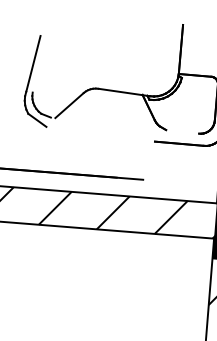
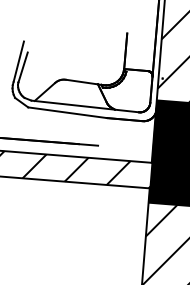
line: (38, 71) -> (22, 67), added
line: (124, 125) -> (84, 106), added
line: (100, 133) -> (67, 112), added

